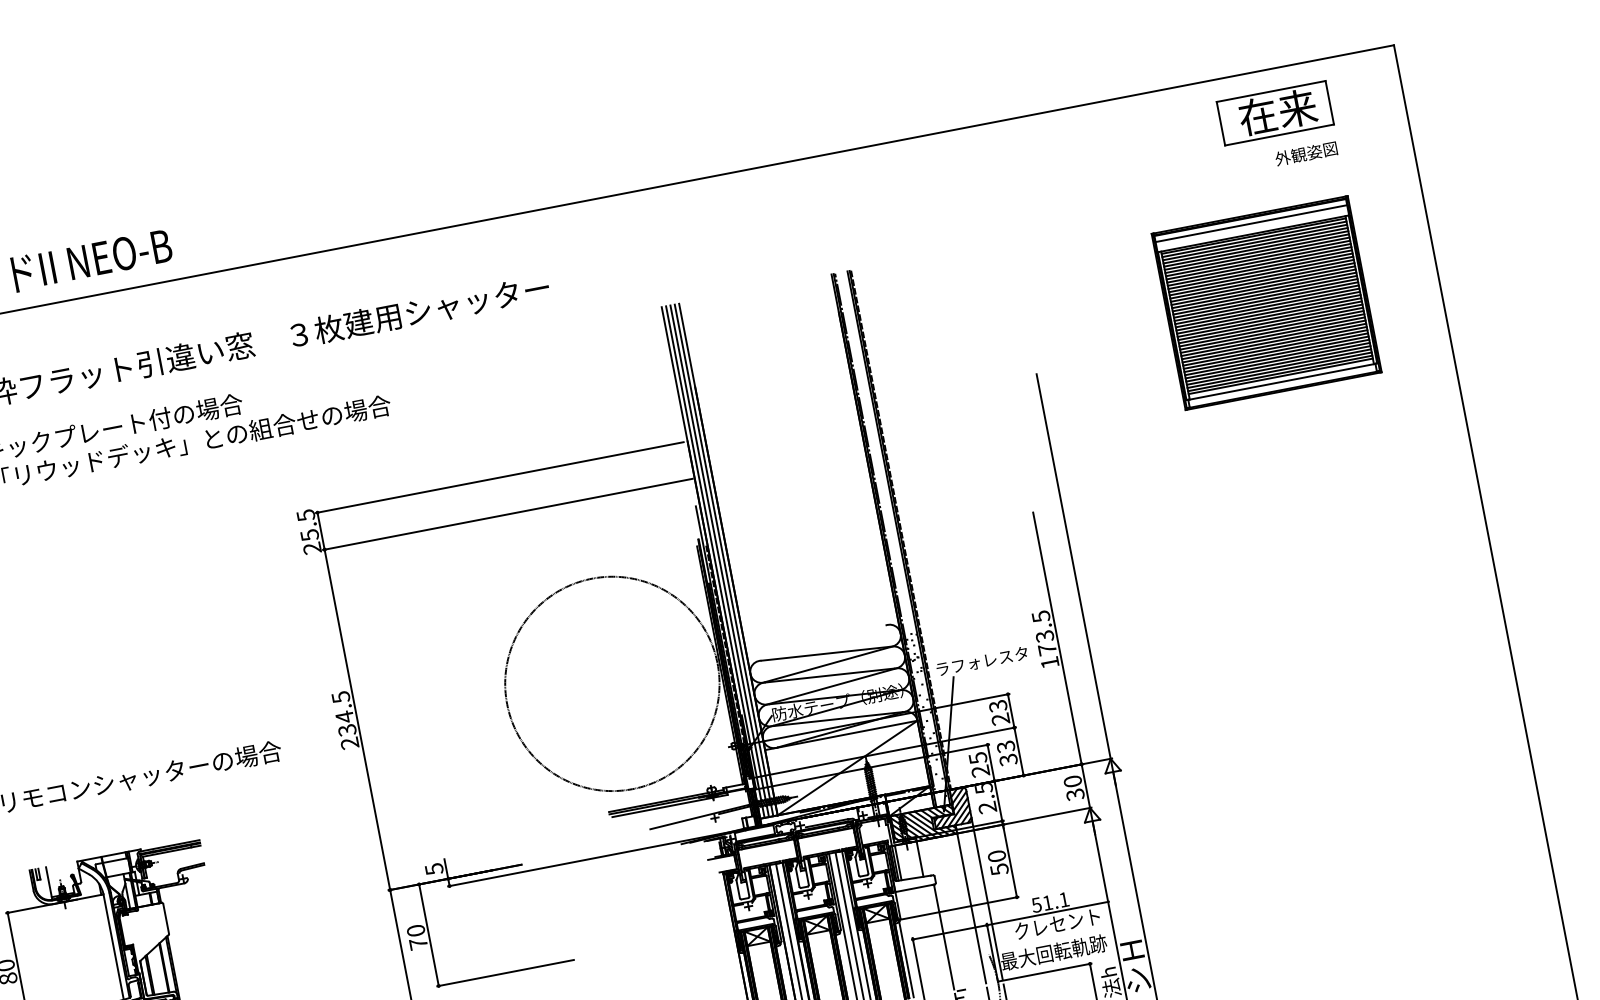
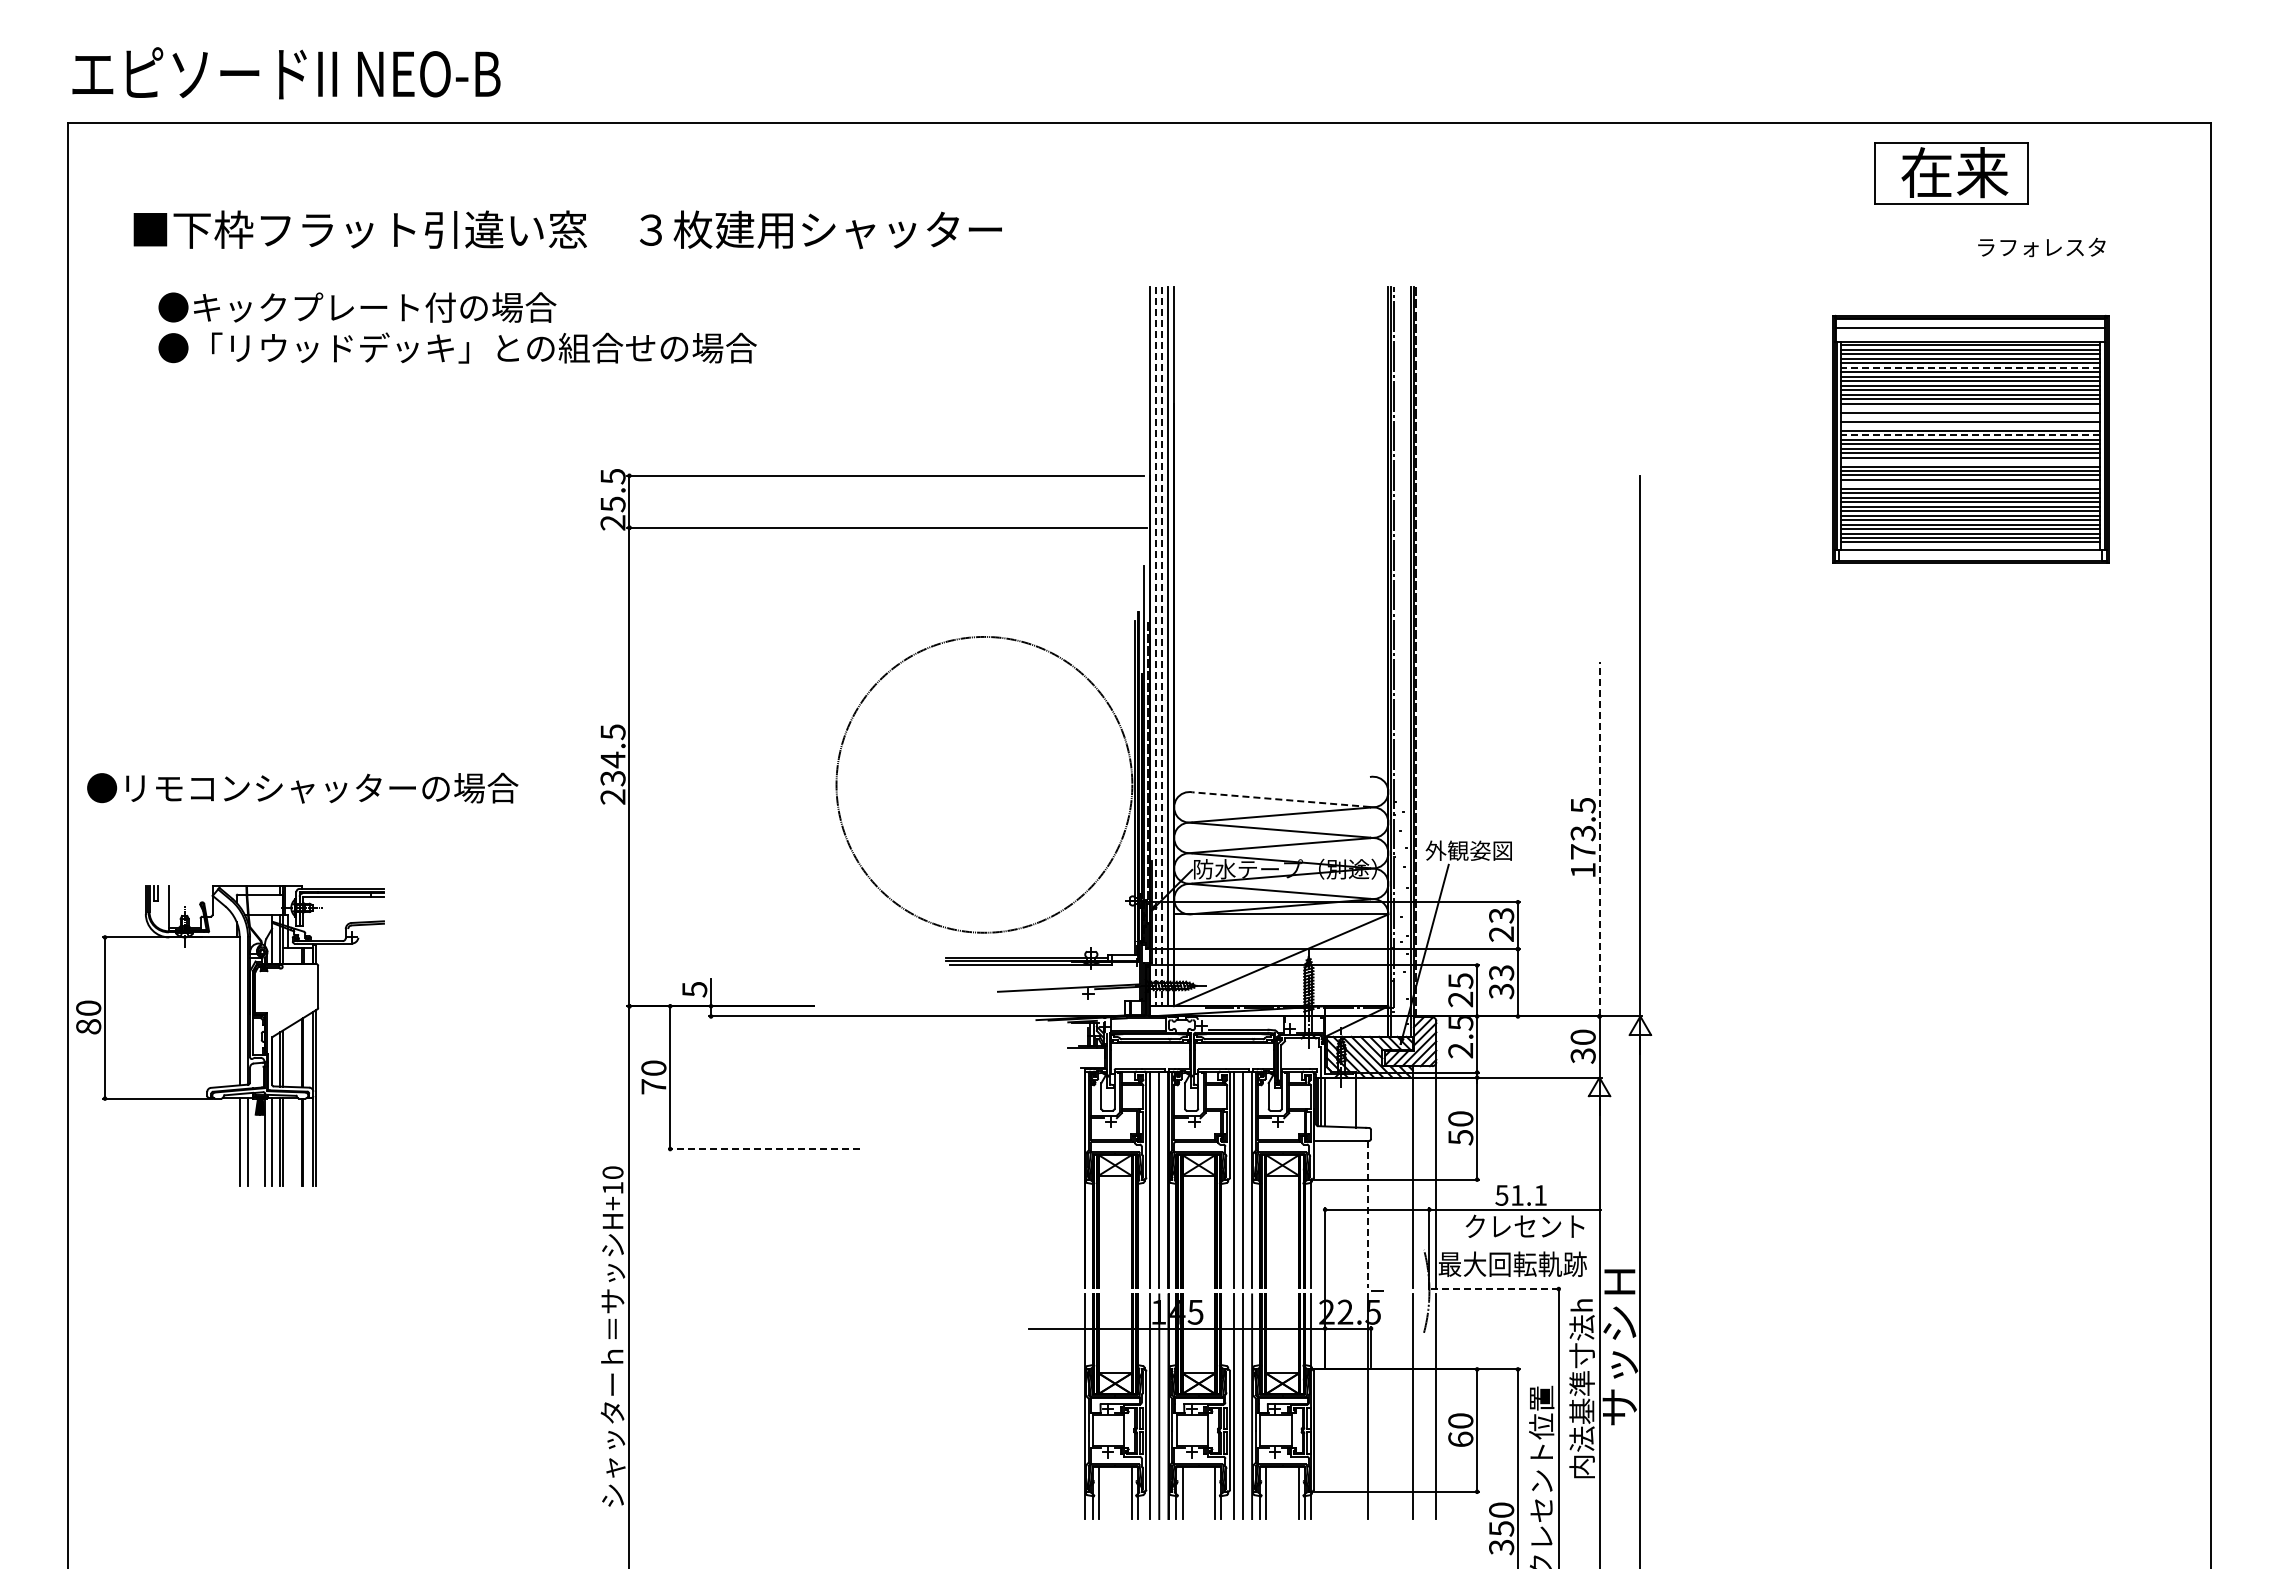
part: (1275, 113) -> (1951, 173), moved
text: (1291, 156) -> (2042, 247), 外観姿図 -> ラフォレスタ
line: (1256, 251) -> (1970, 367), solid -> dashed
line: (1262, 281) -> (1970, 408), removed
line: (1263, 287) -> (1970, 417), removed
line: (1264, 293) -> (1970, 426), removed
line: (1265, 300) -> (1970, 435), solid -> dashed
line: (1269, 319) -> (1970, 462), removed
line: (1272, 335) -> (1970, 484), removed
line: (719, 561) -> (1161, 646), solid -> dashed
line: (715, 562) -> (1155, 646), solid -> dashed
line: (1057, 638) -> (1599, 839), solid -> dashed
line: (825, 653) -> (1281, 799), solid -> dashed
text: (981, 661) -> (1490, 850), ラフォレスタ -> 外観姿図
line: (944, 936) -> (1368, 1214), solid -> dashed
line: (1045, 972) -> (1496, 1289), solid -> dashed
line: (505, 973) -> (764, 1149), solid -> dashed

